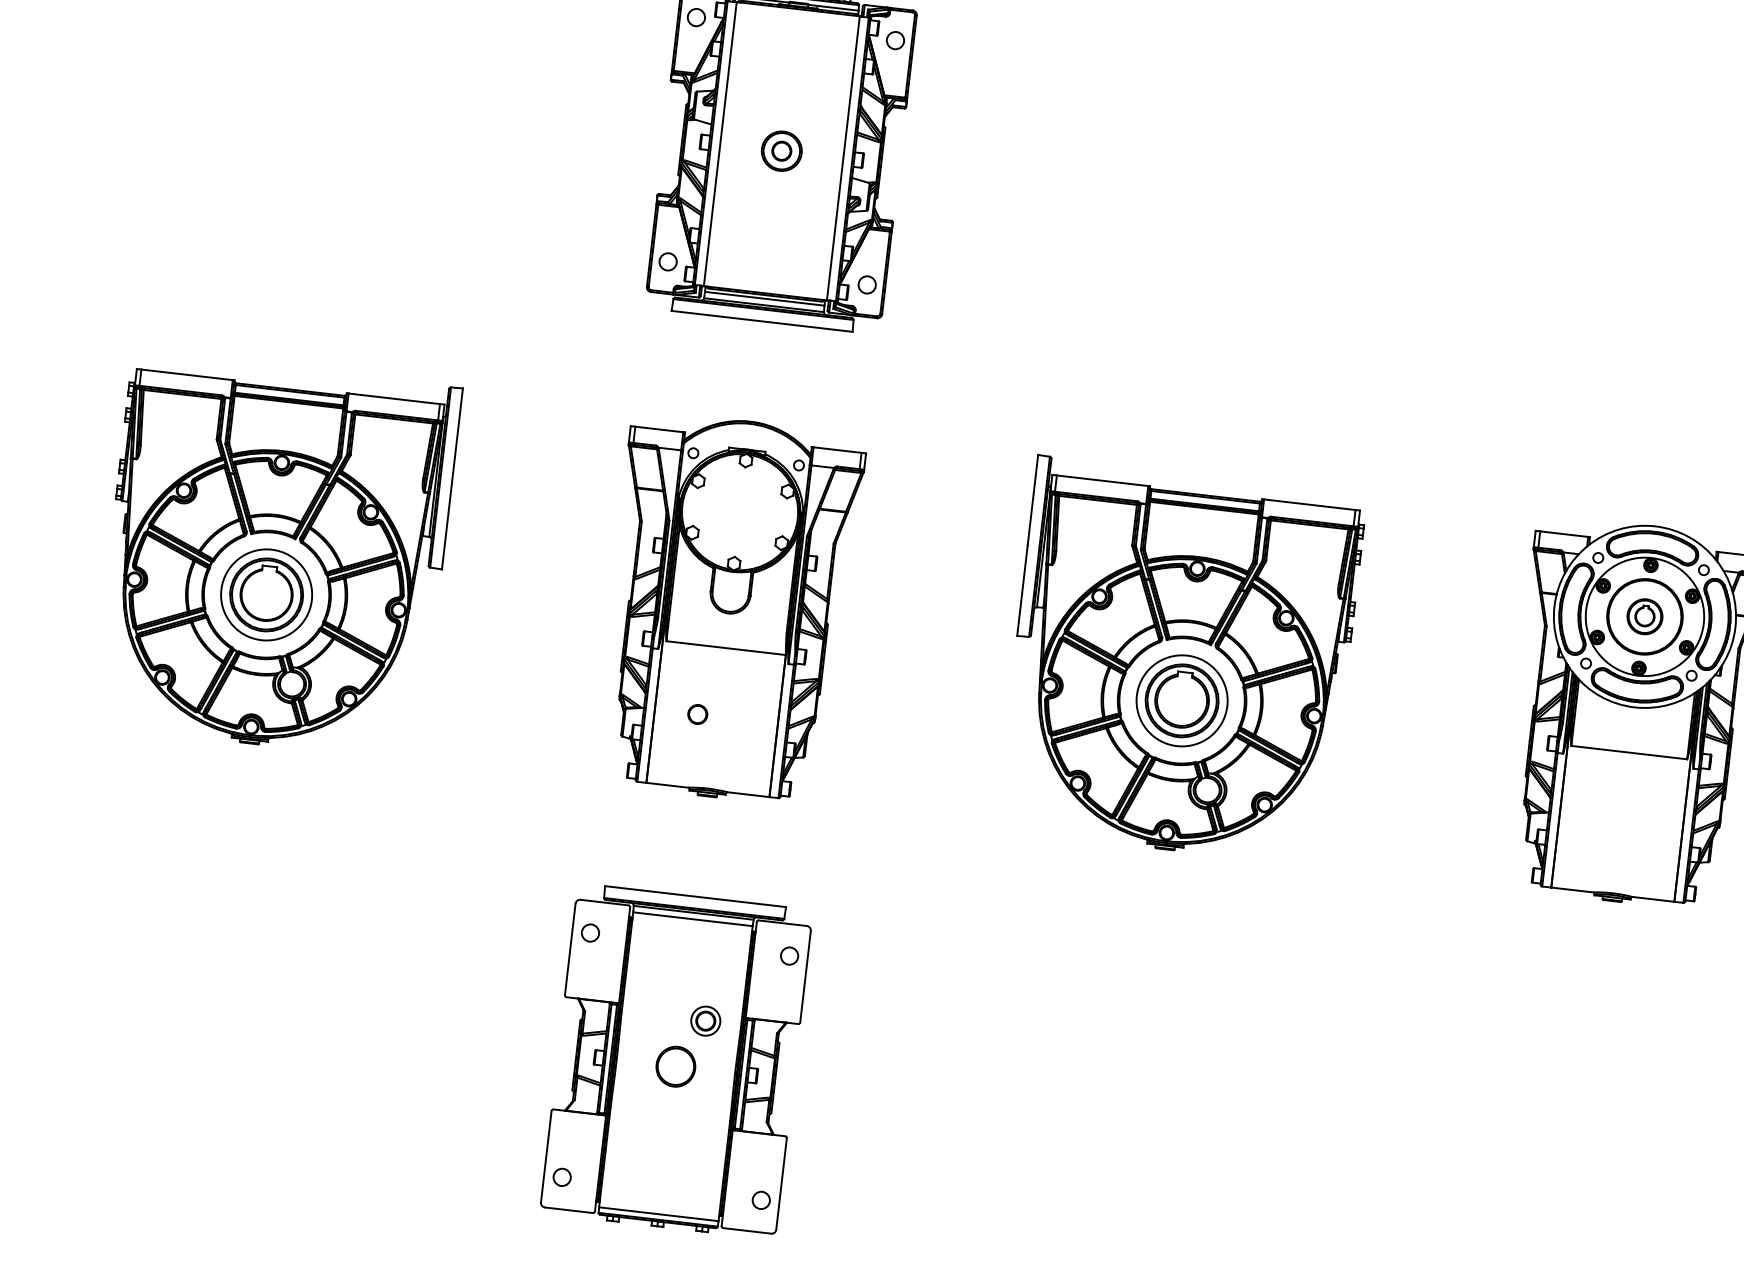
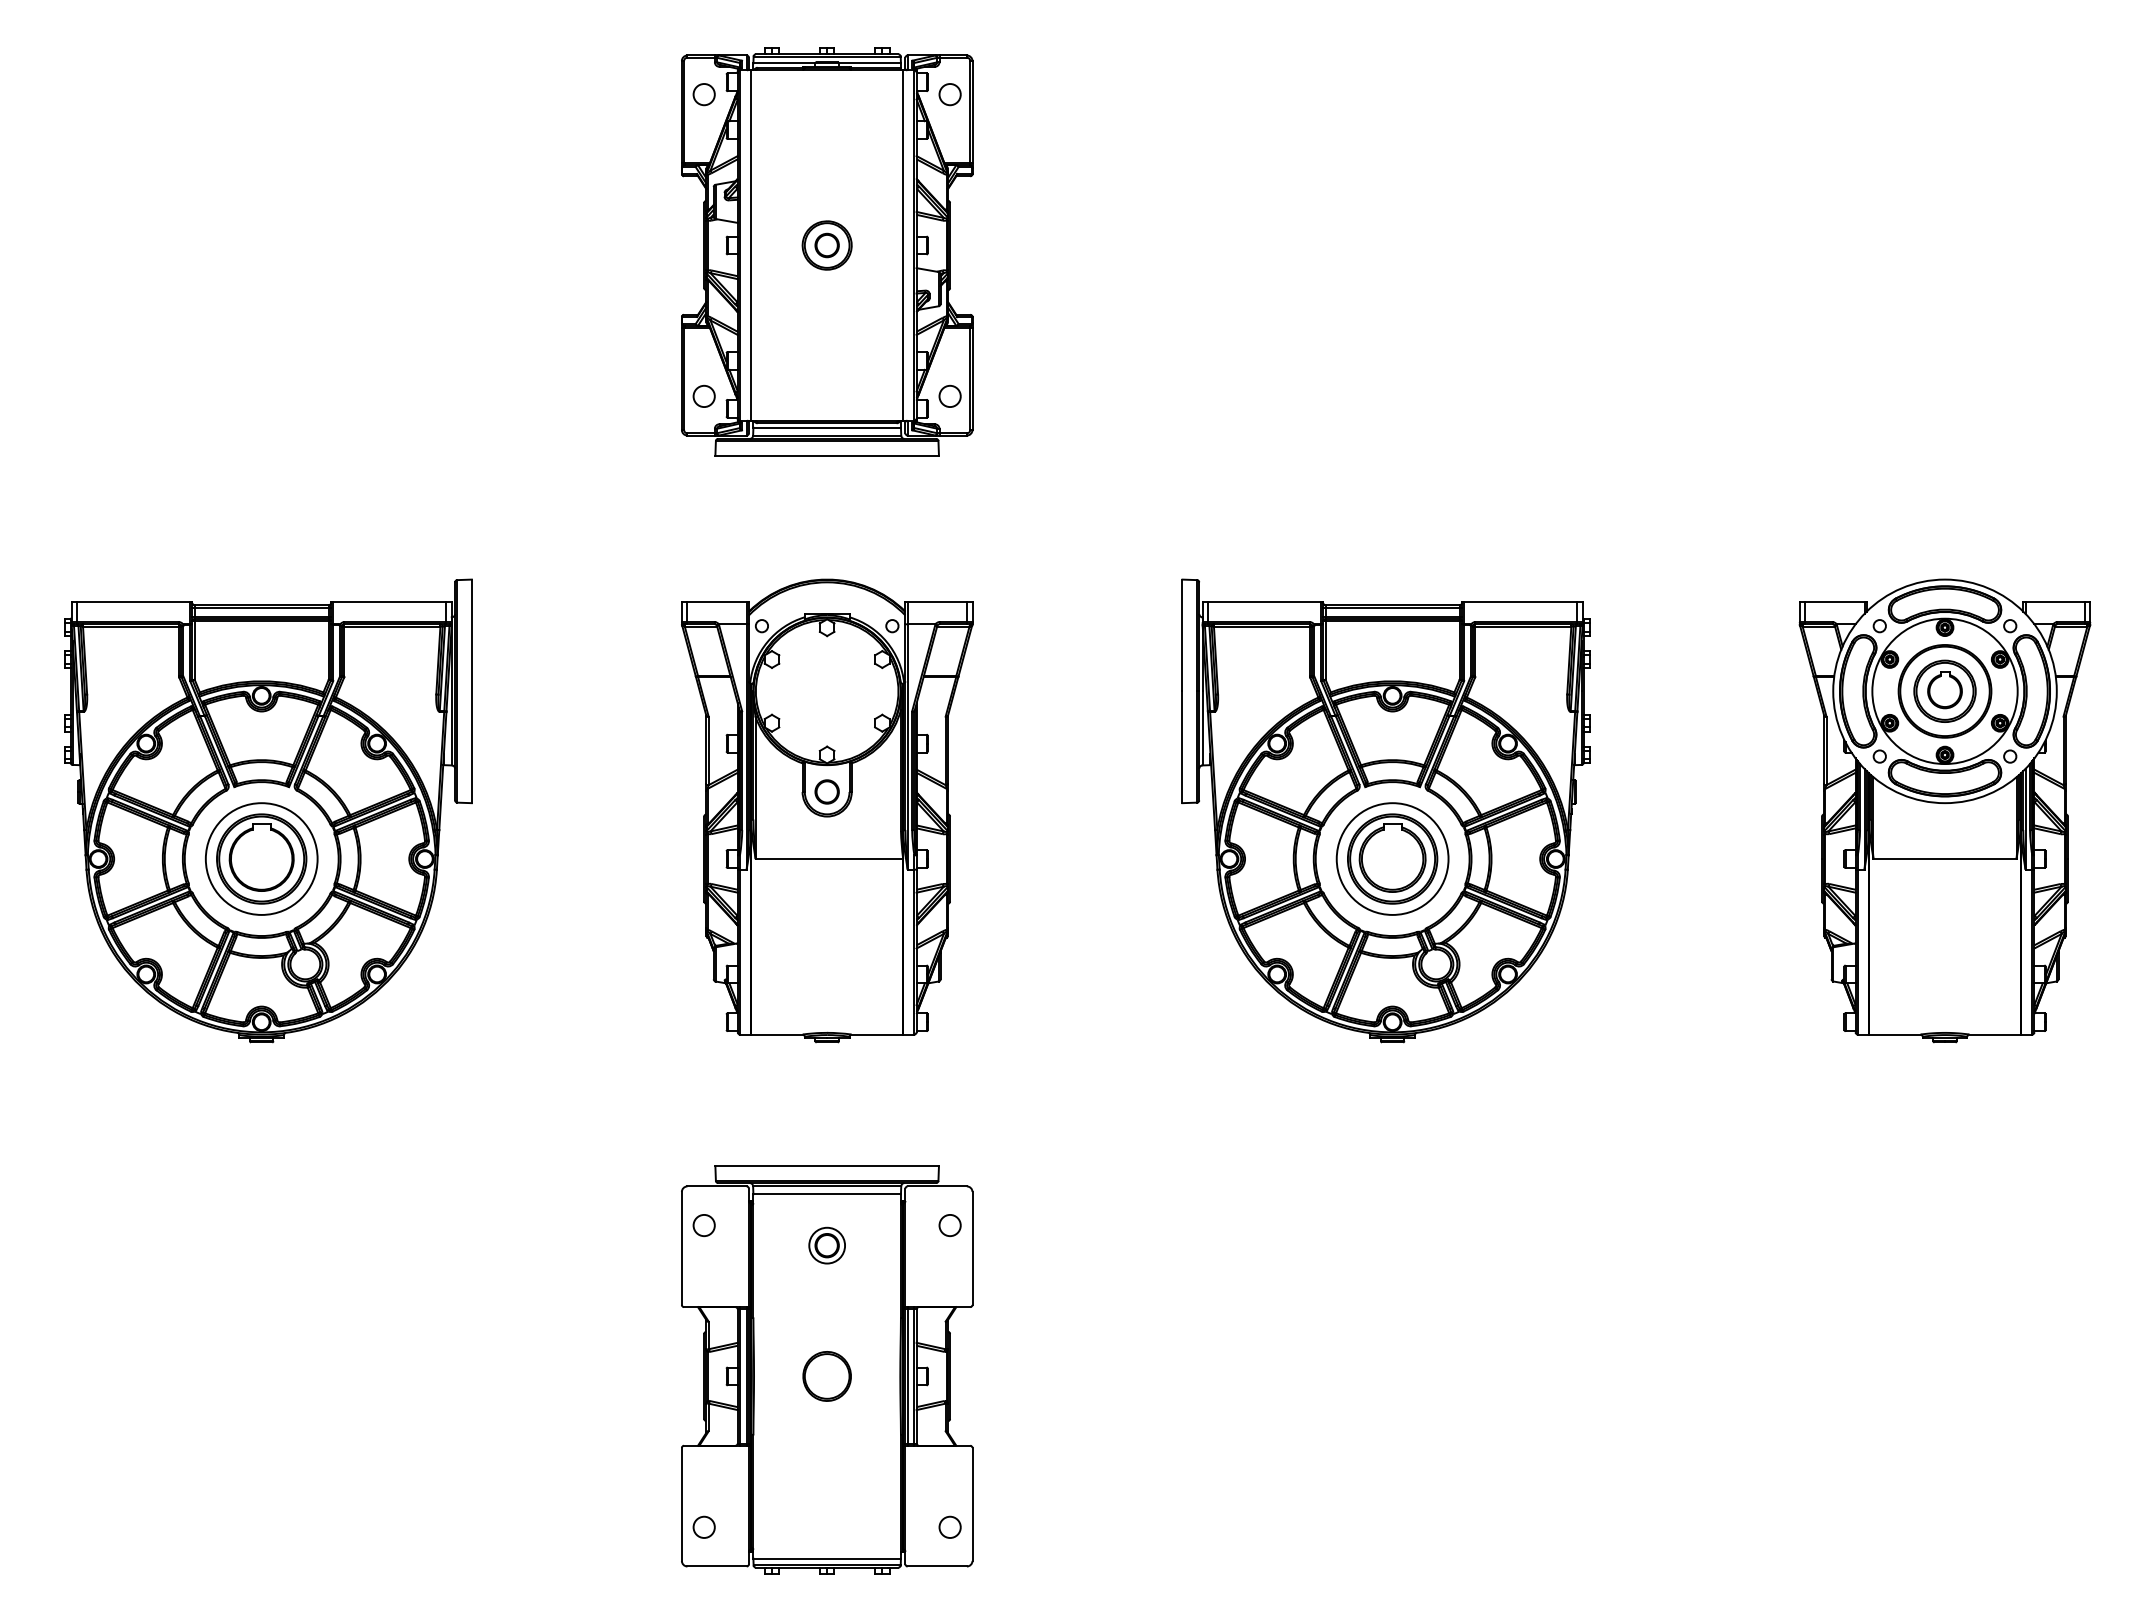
part: (1644, 616) -> (1944, 690), size x1.43
circle: (697, 714) -> (826, 791), moved
part: (705, 1020) -> (826, 1245), moved

